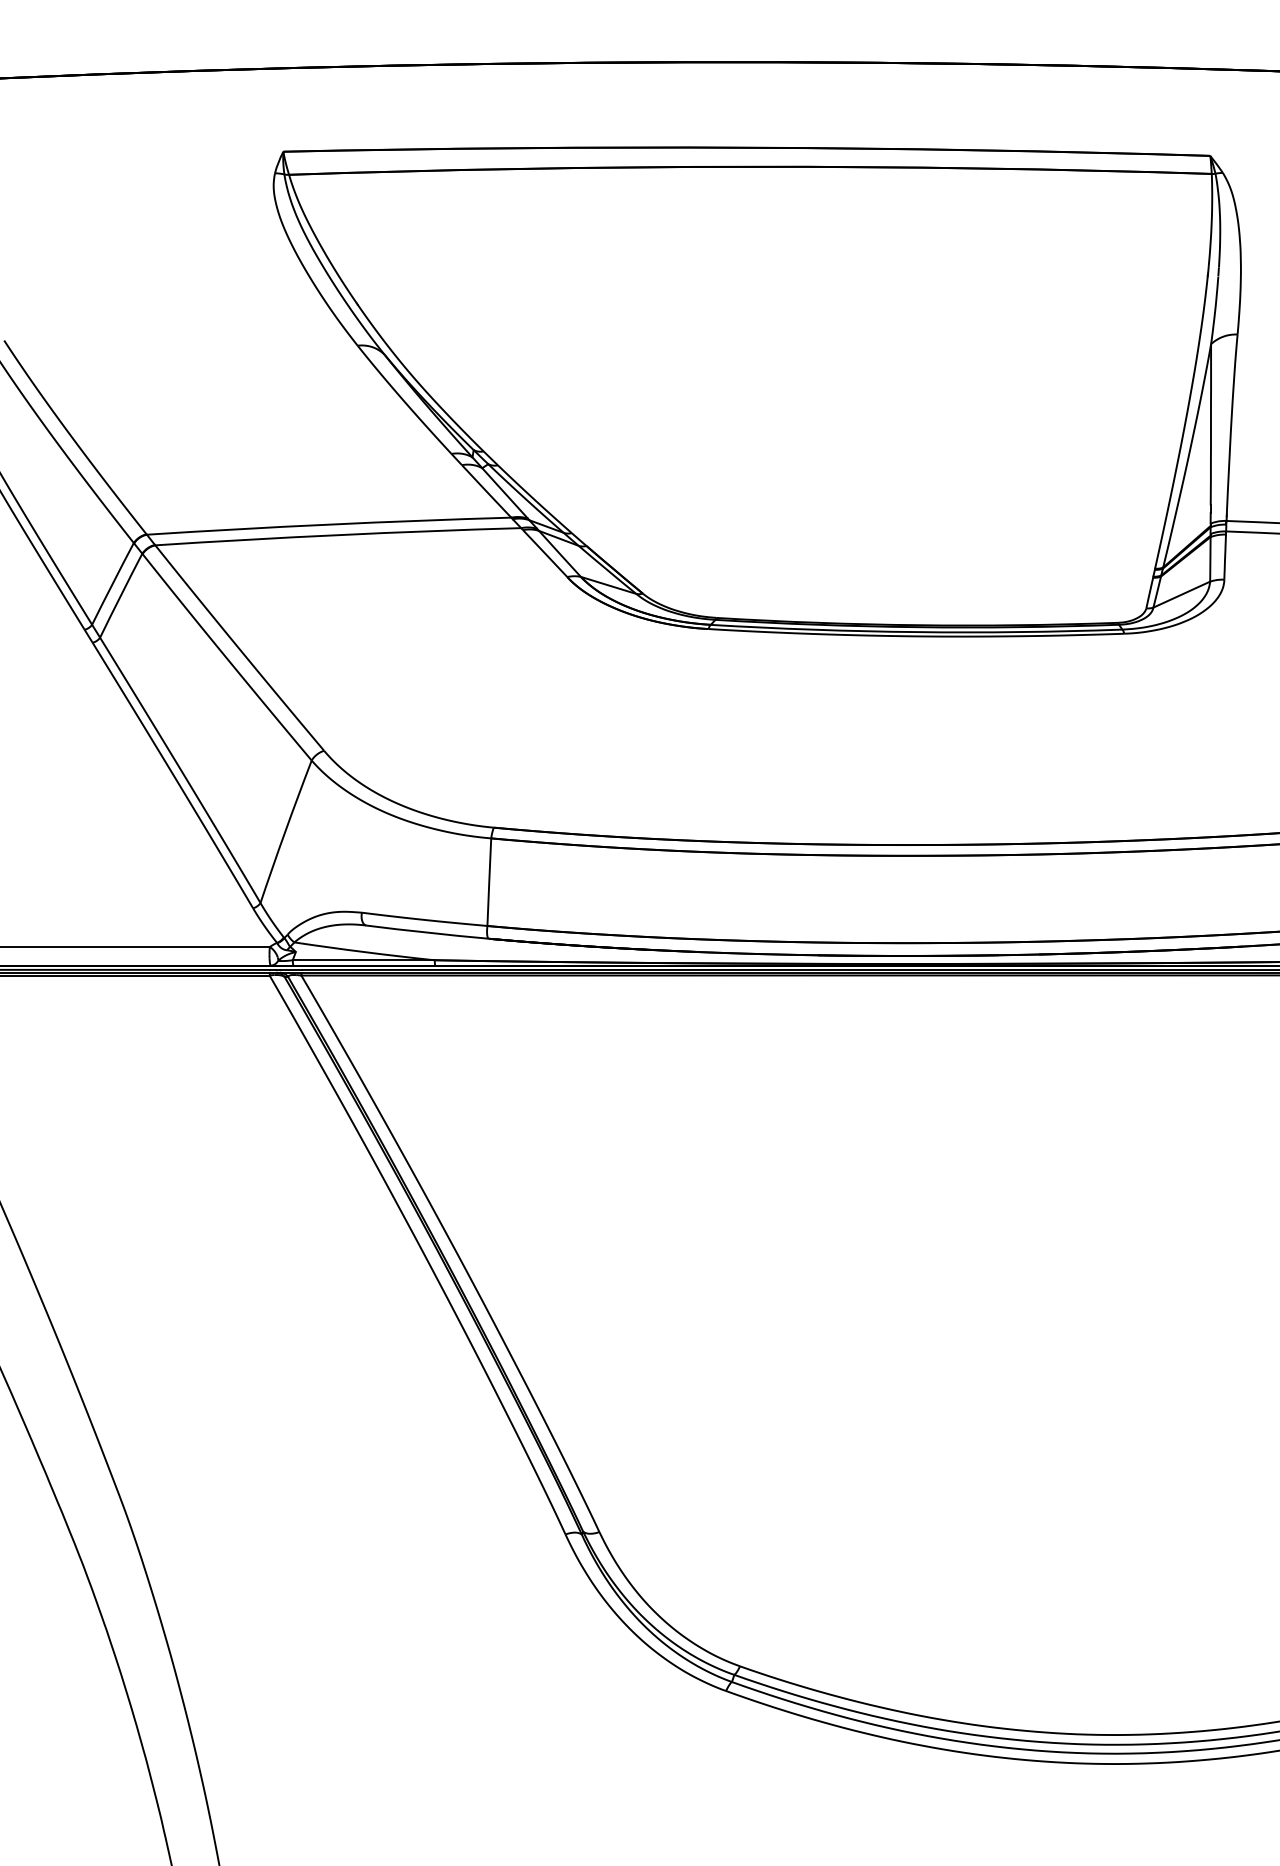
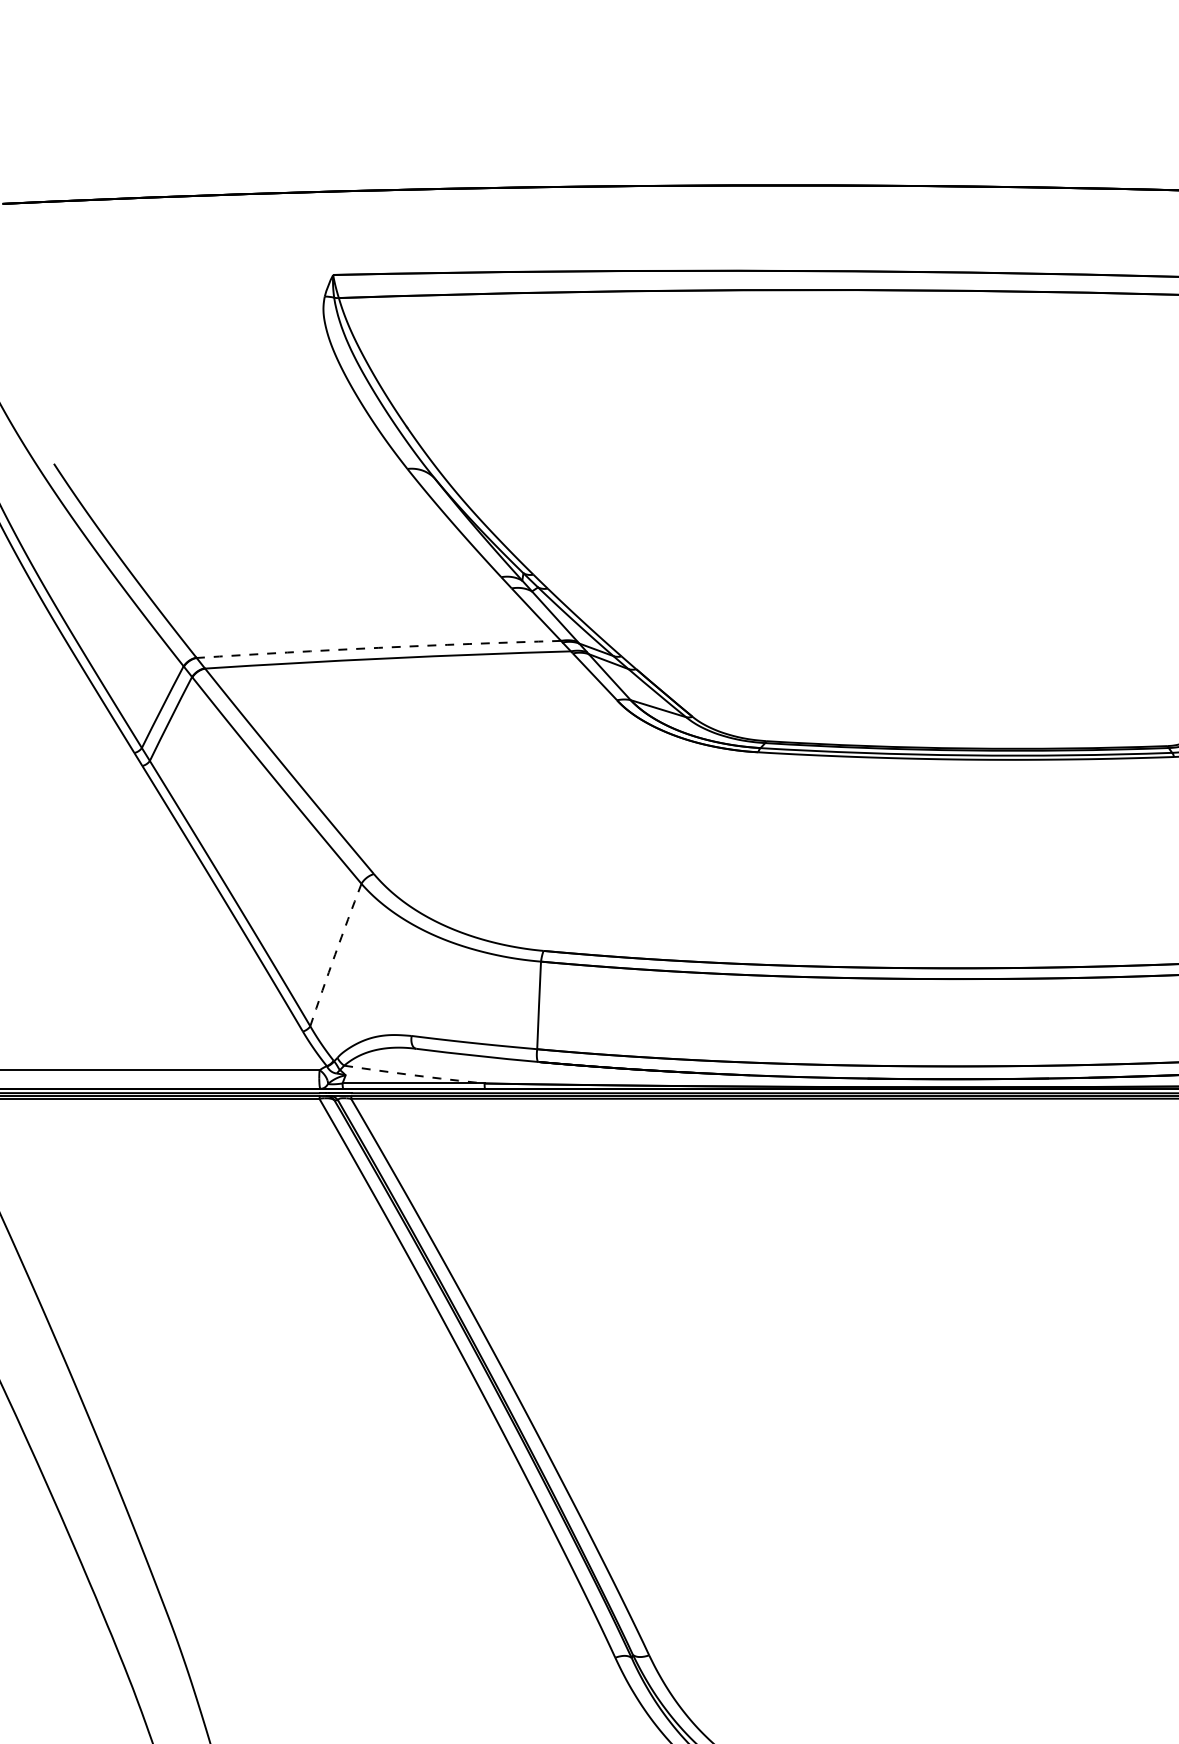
arc: (329, 524) -> (379, 647), solid -> dashed
arc: (285, 831) -> (335, 954), solid -> dashed
arc: (364, 952) -> (414, 1075), solid -> dashed

